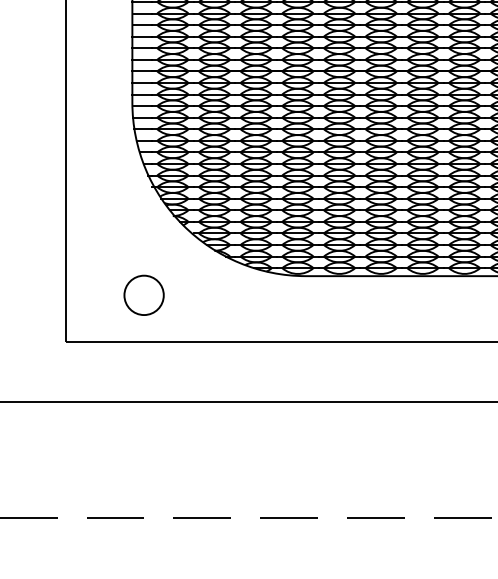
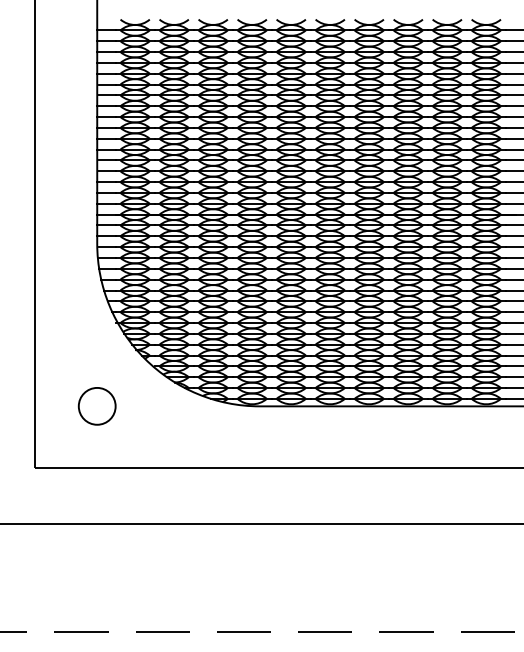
circle: (143, 295) -> (96, 406), moved

